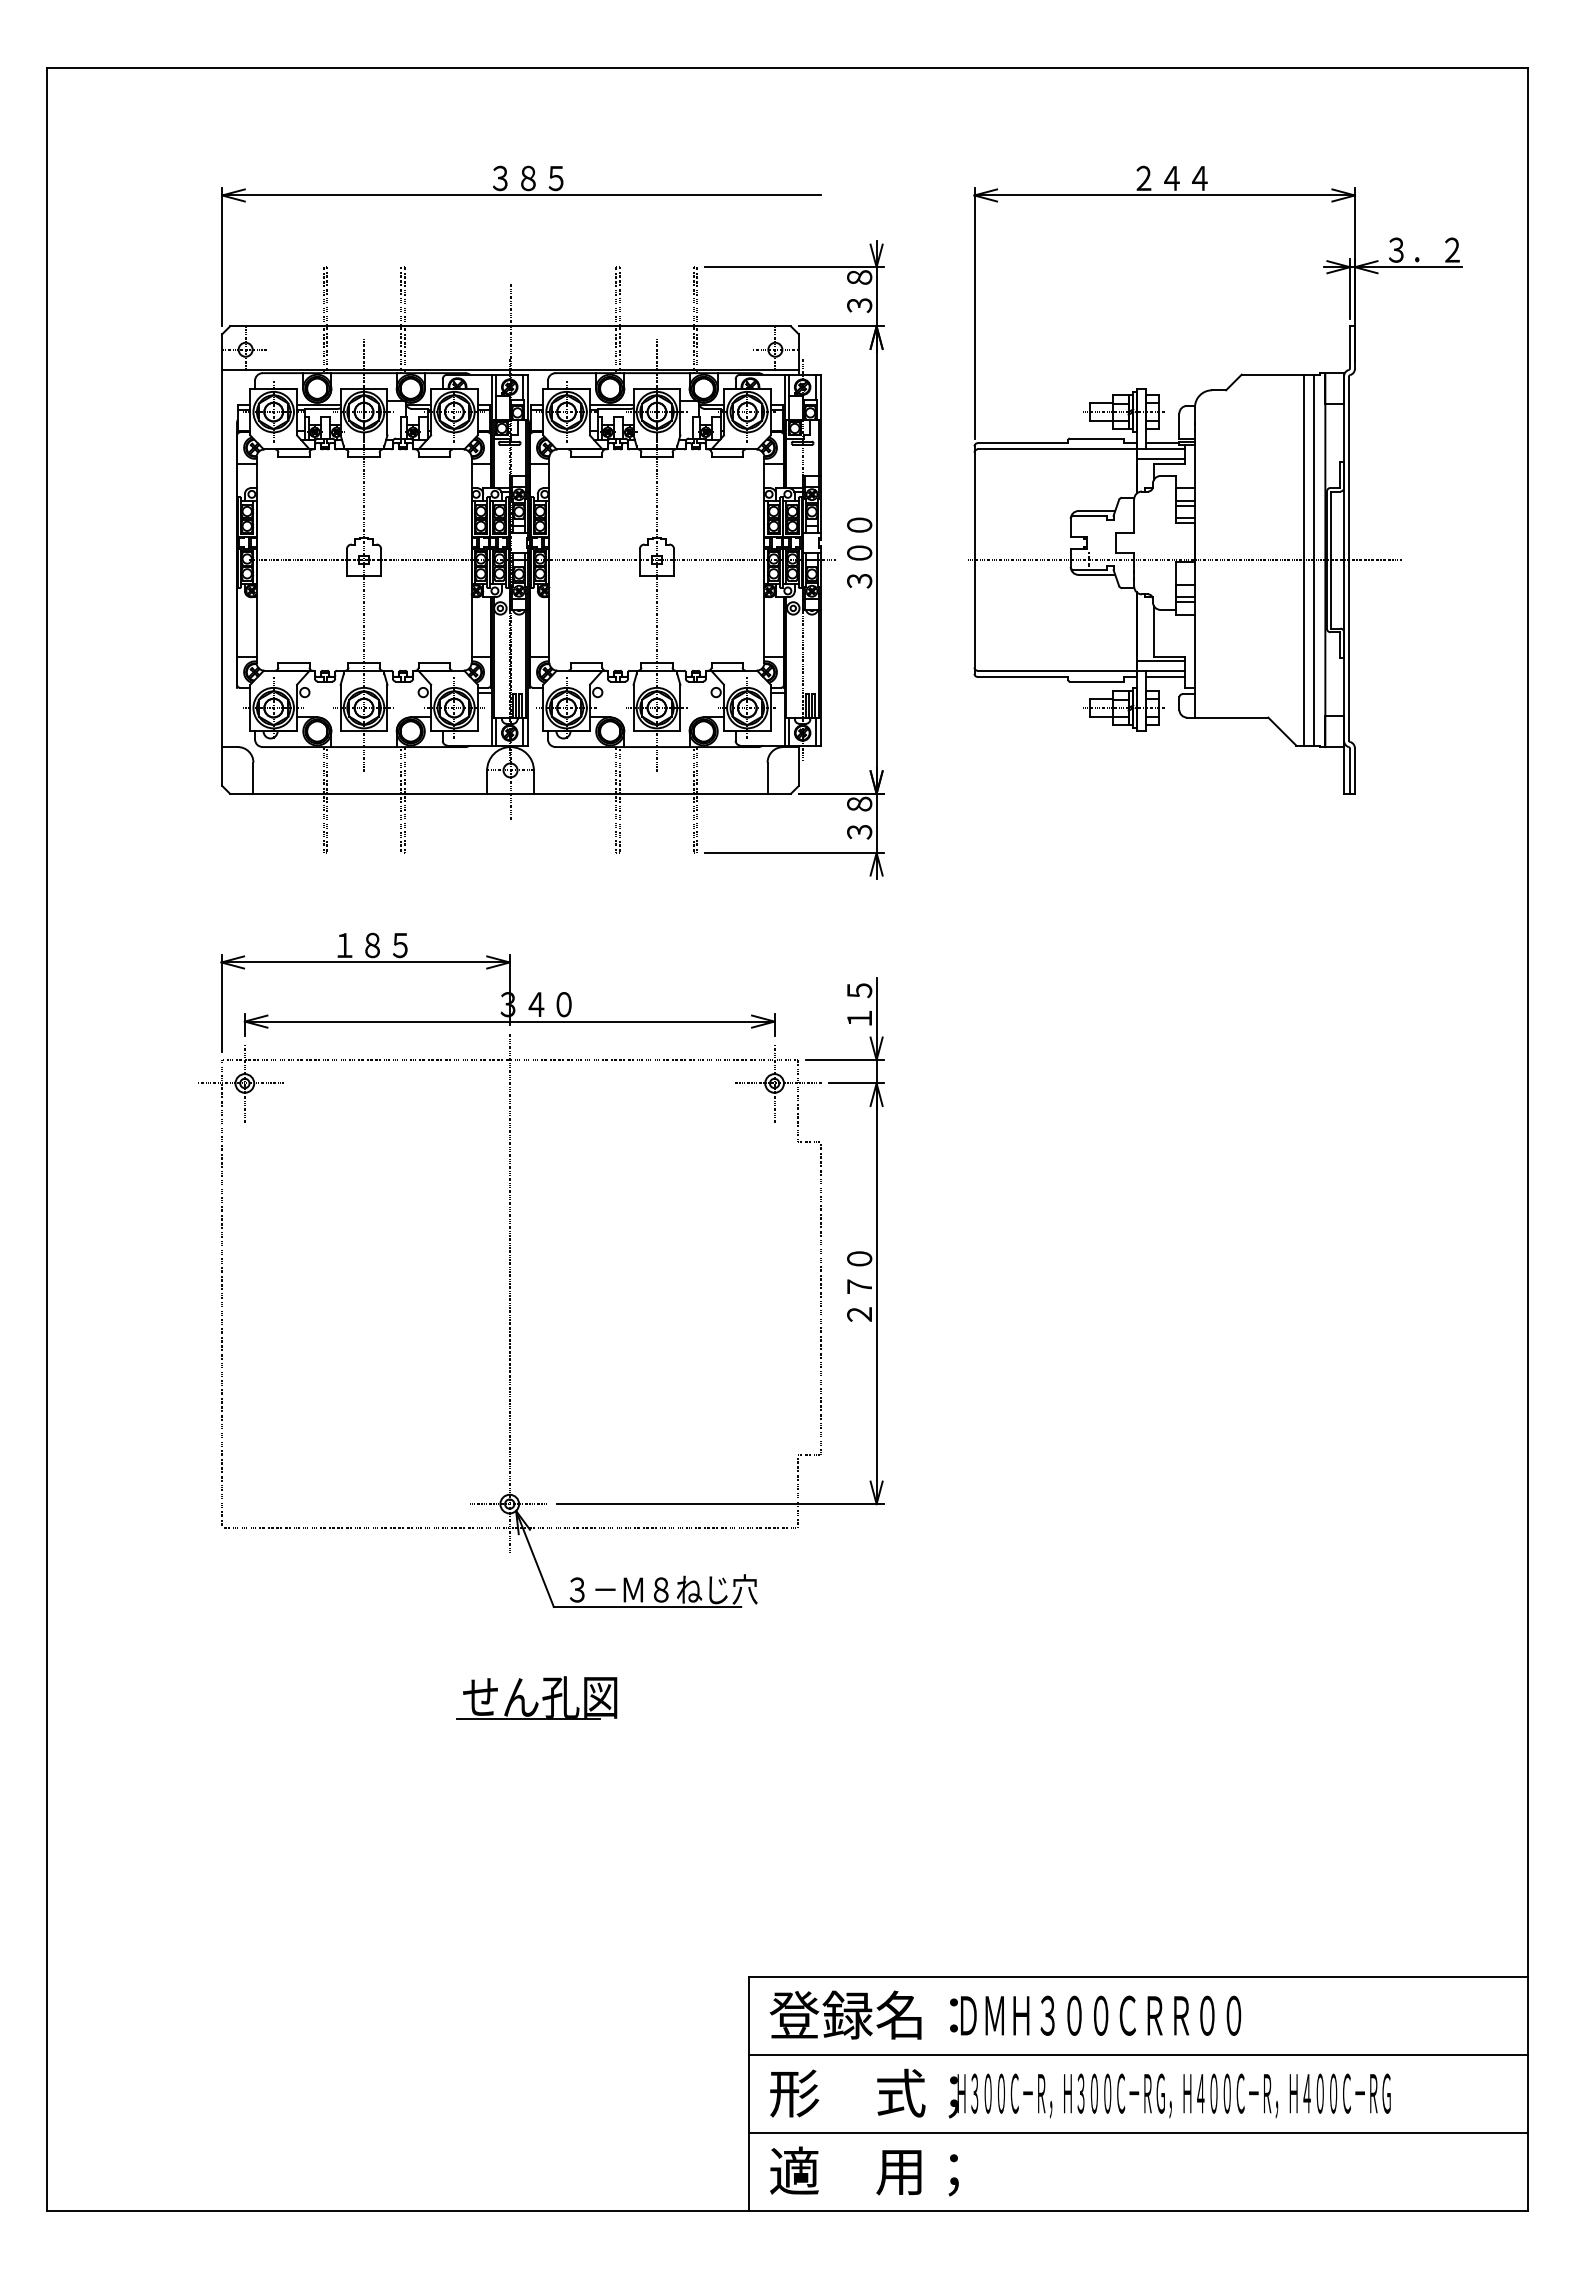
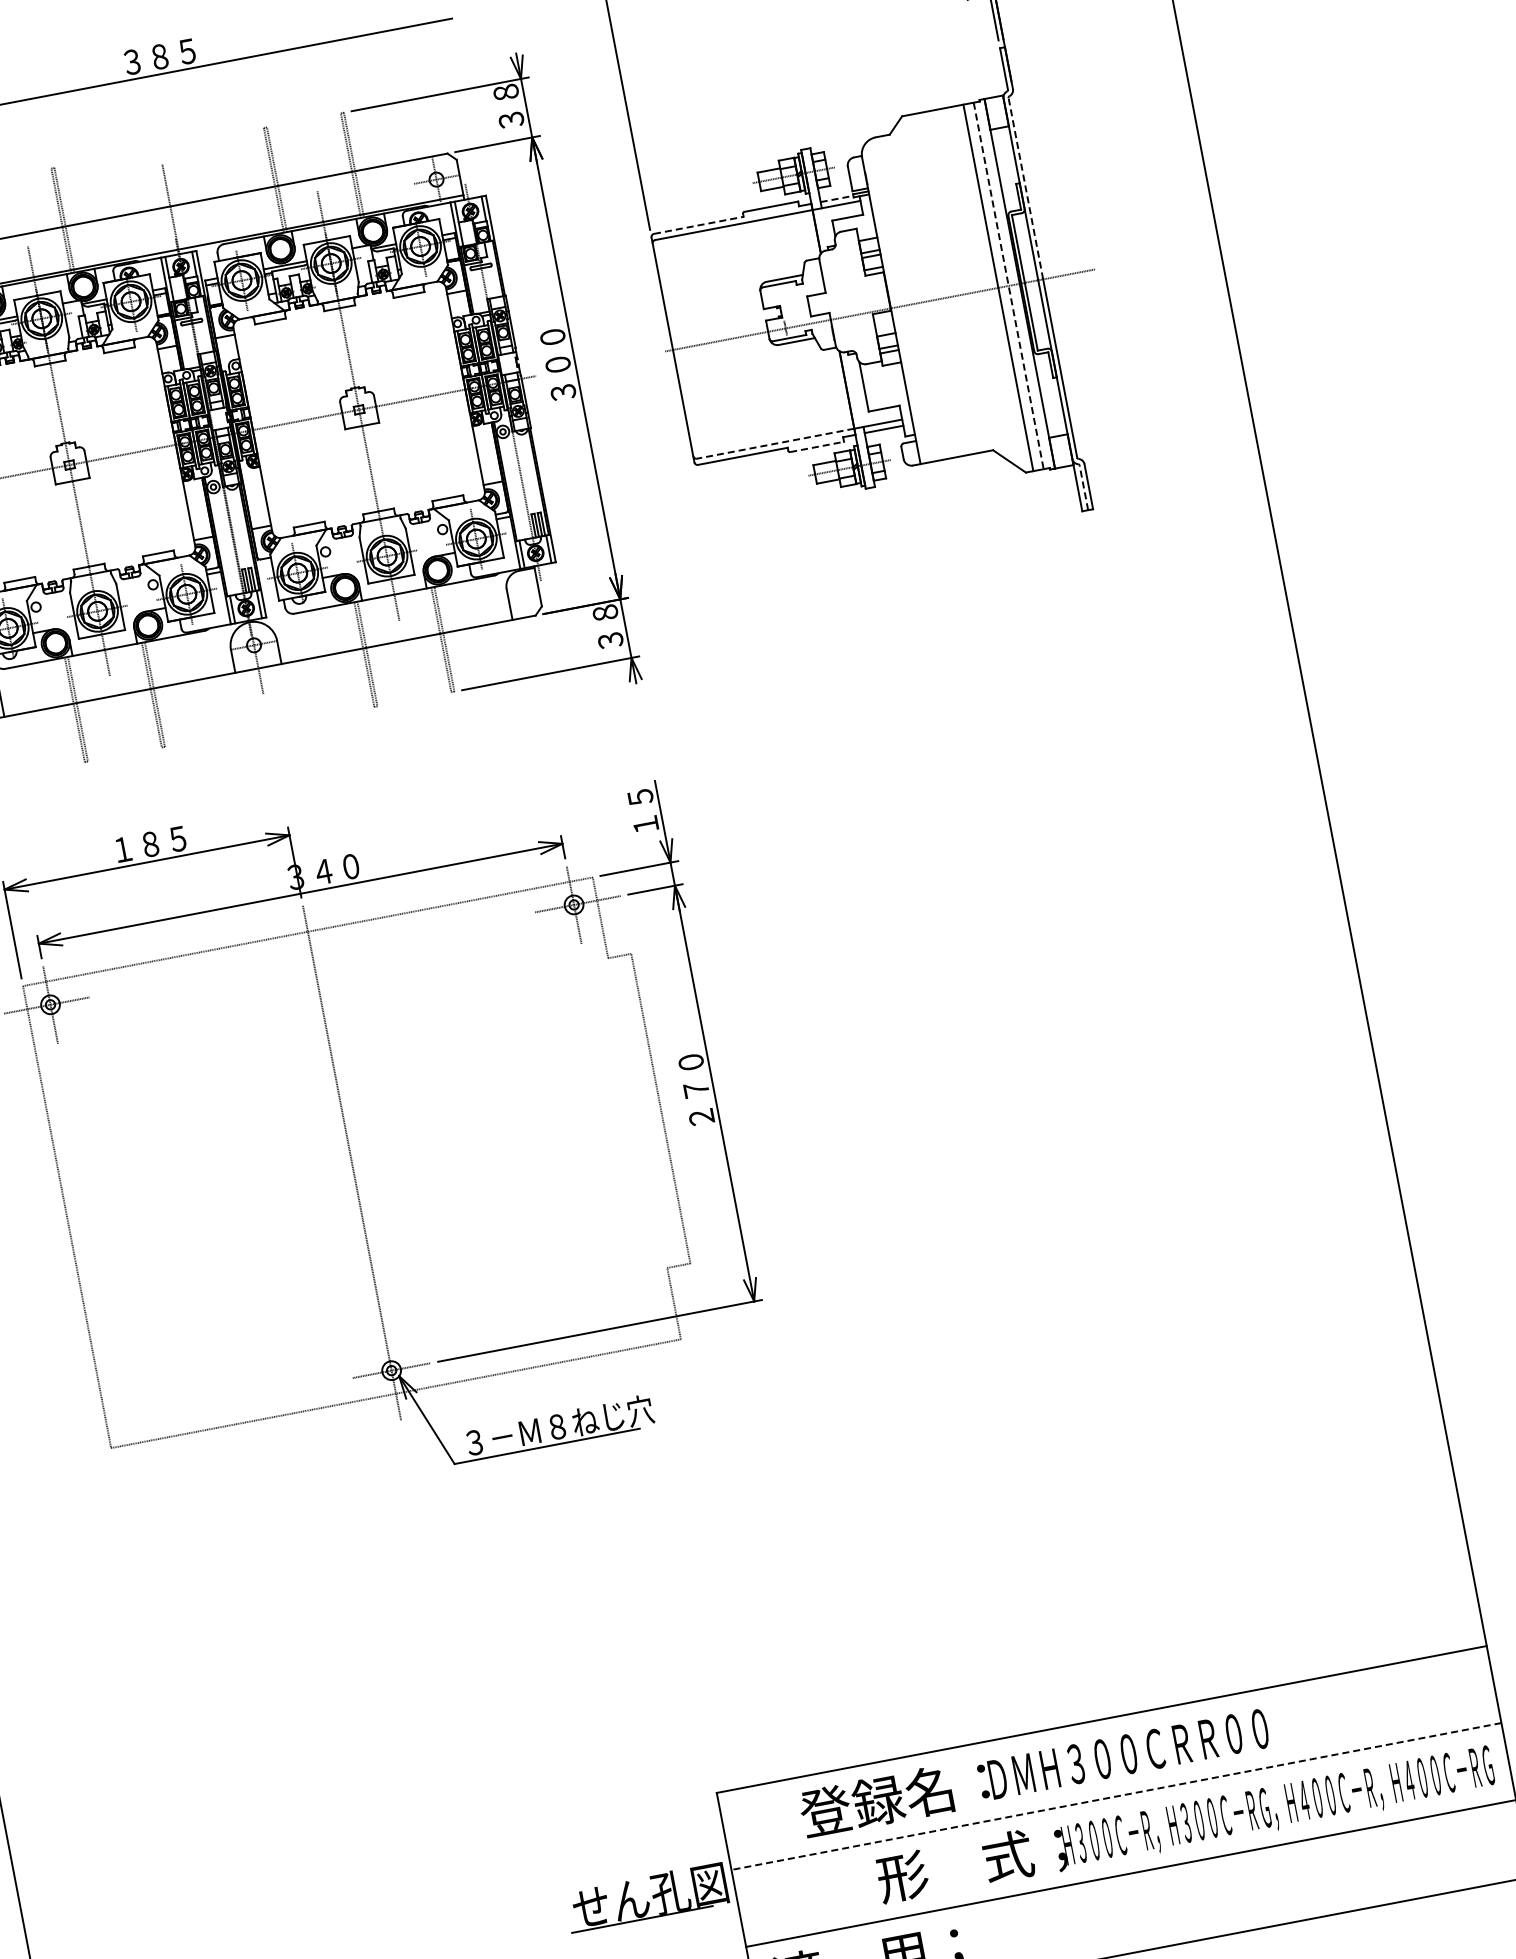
line: (1023, 443) -> (699, 225), solid -> dashed
line: (1162, 443) -> (836, 199), solid -> dashed
line: (1160, 458) -> (837, 214), removed
line: (1349, 468) -> (1026, 188), solid -> dashed
line: (1314, 560) -> (1009, 286), solid -> dashed
line: (1160, 661) -> (875, 415), removed
line: (1057, 670) -> (775, 443), solid -> dashed
line: (1097, 681) -> (817, 446), solid -> dashed
line: (1349, 771) -> (1083, 488), solid -> dashed
part: (536, 1697) -> (646, 1897), moved
text: (1005, 2014) -> (1034, 1770), moved
line: (1138, 2054) -> (1116, 1796), solid -> dashed
text: (1080, 2093) -> (1185, 1822), moved

